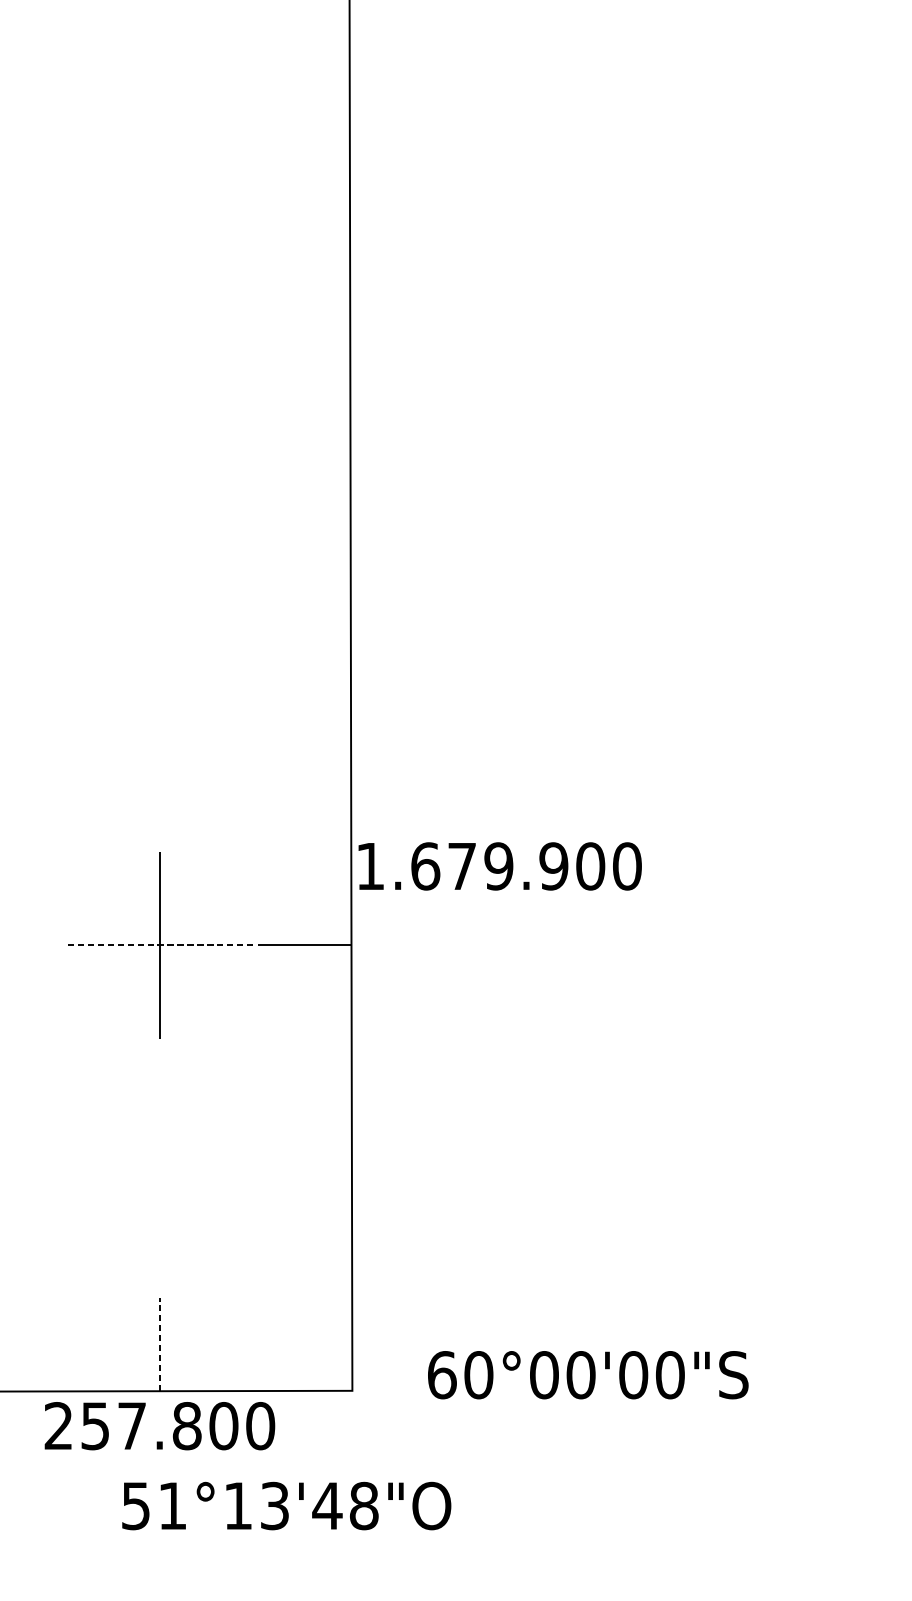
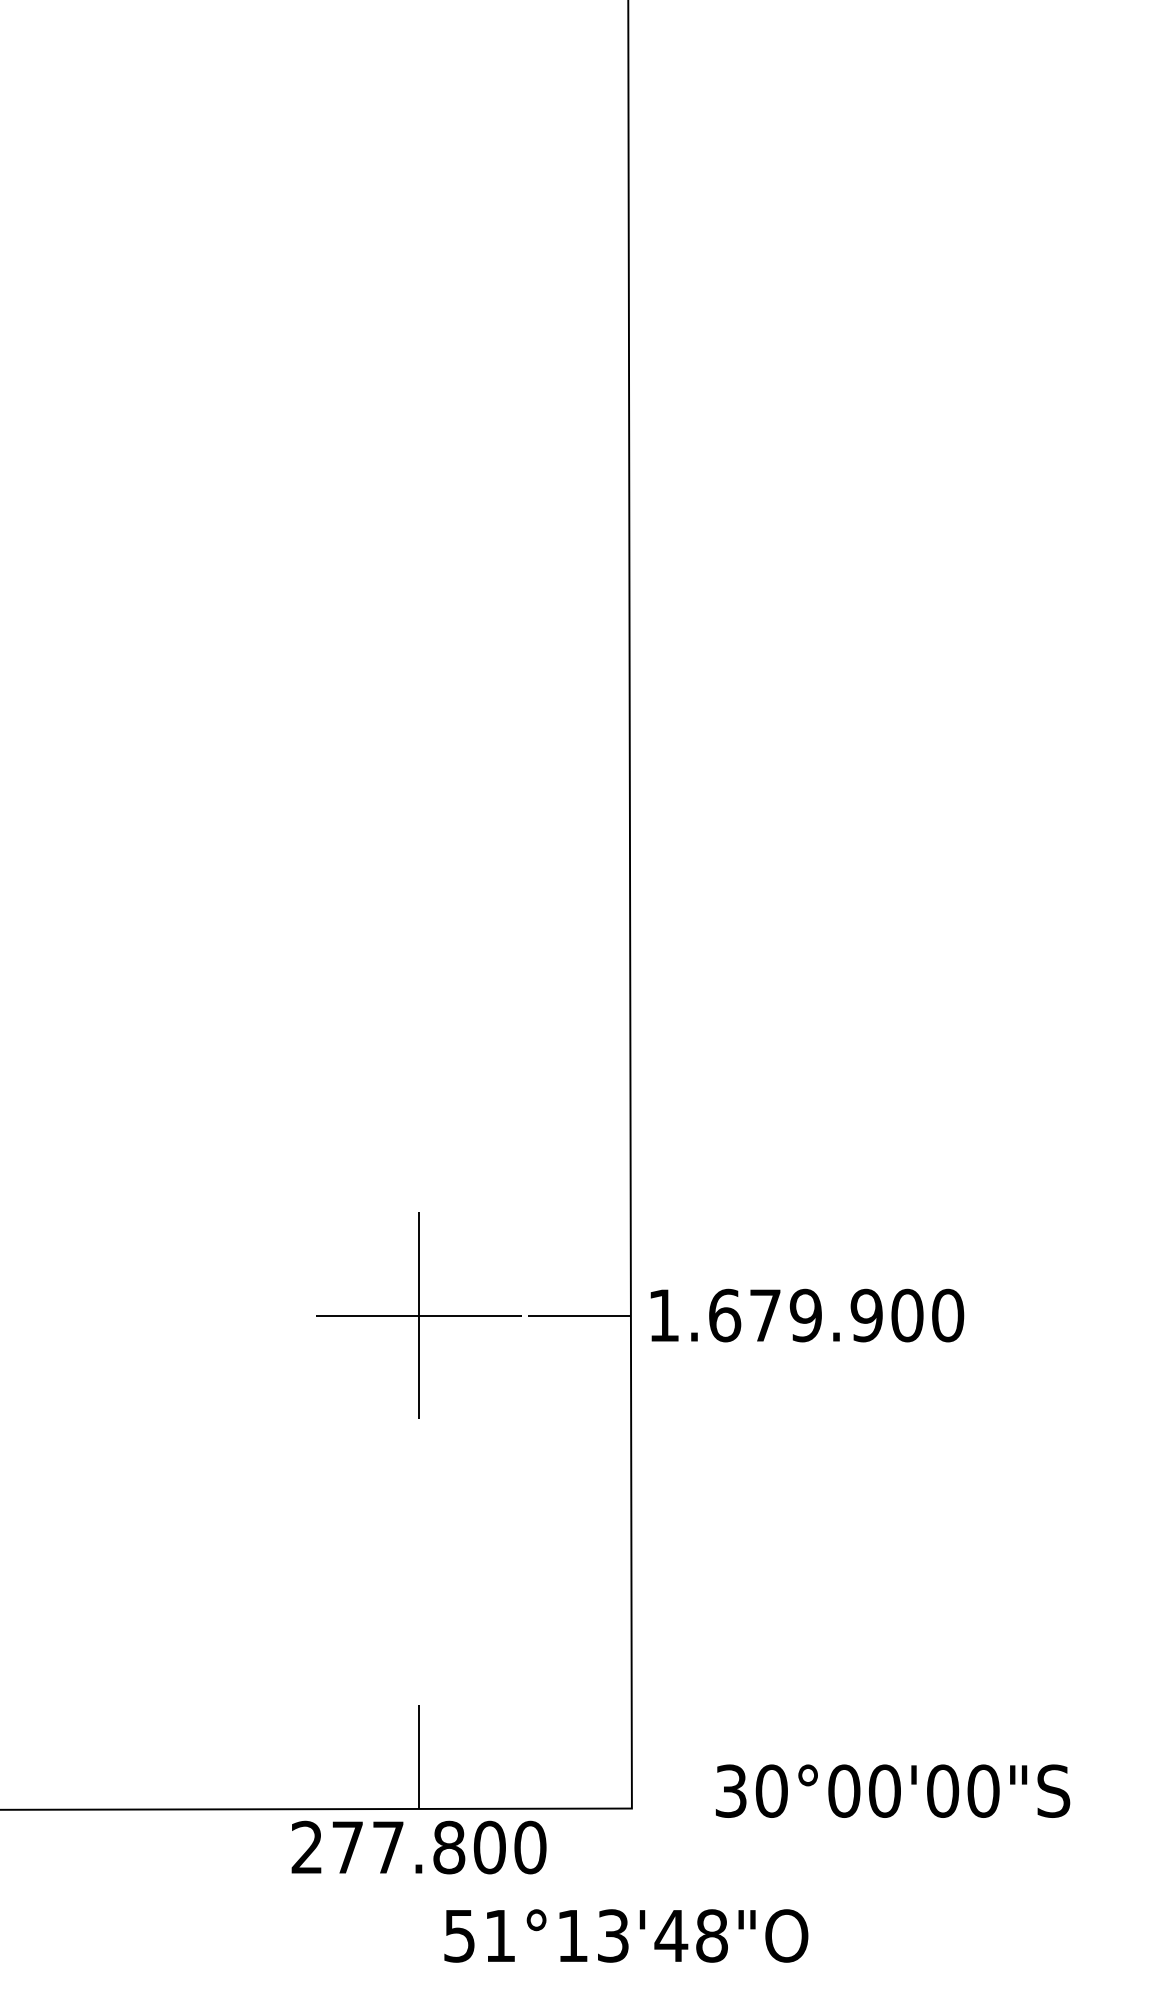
text: (500, 866) -> (807, 1315), moved
line: (159, 945) -> (418, 1315), dashed -> solid
line: (159, 1344) -> (418, 1757), dashed -> solid
text: (442, 1374) -> (731, 1790), 60°00'00"S -> 30°00'00"S
text: (95, 1426) -> (347, 1847), 257.800 -> 277.800
text: (286, 1505) -> (626, 1935), moved

